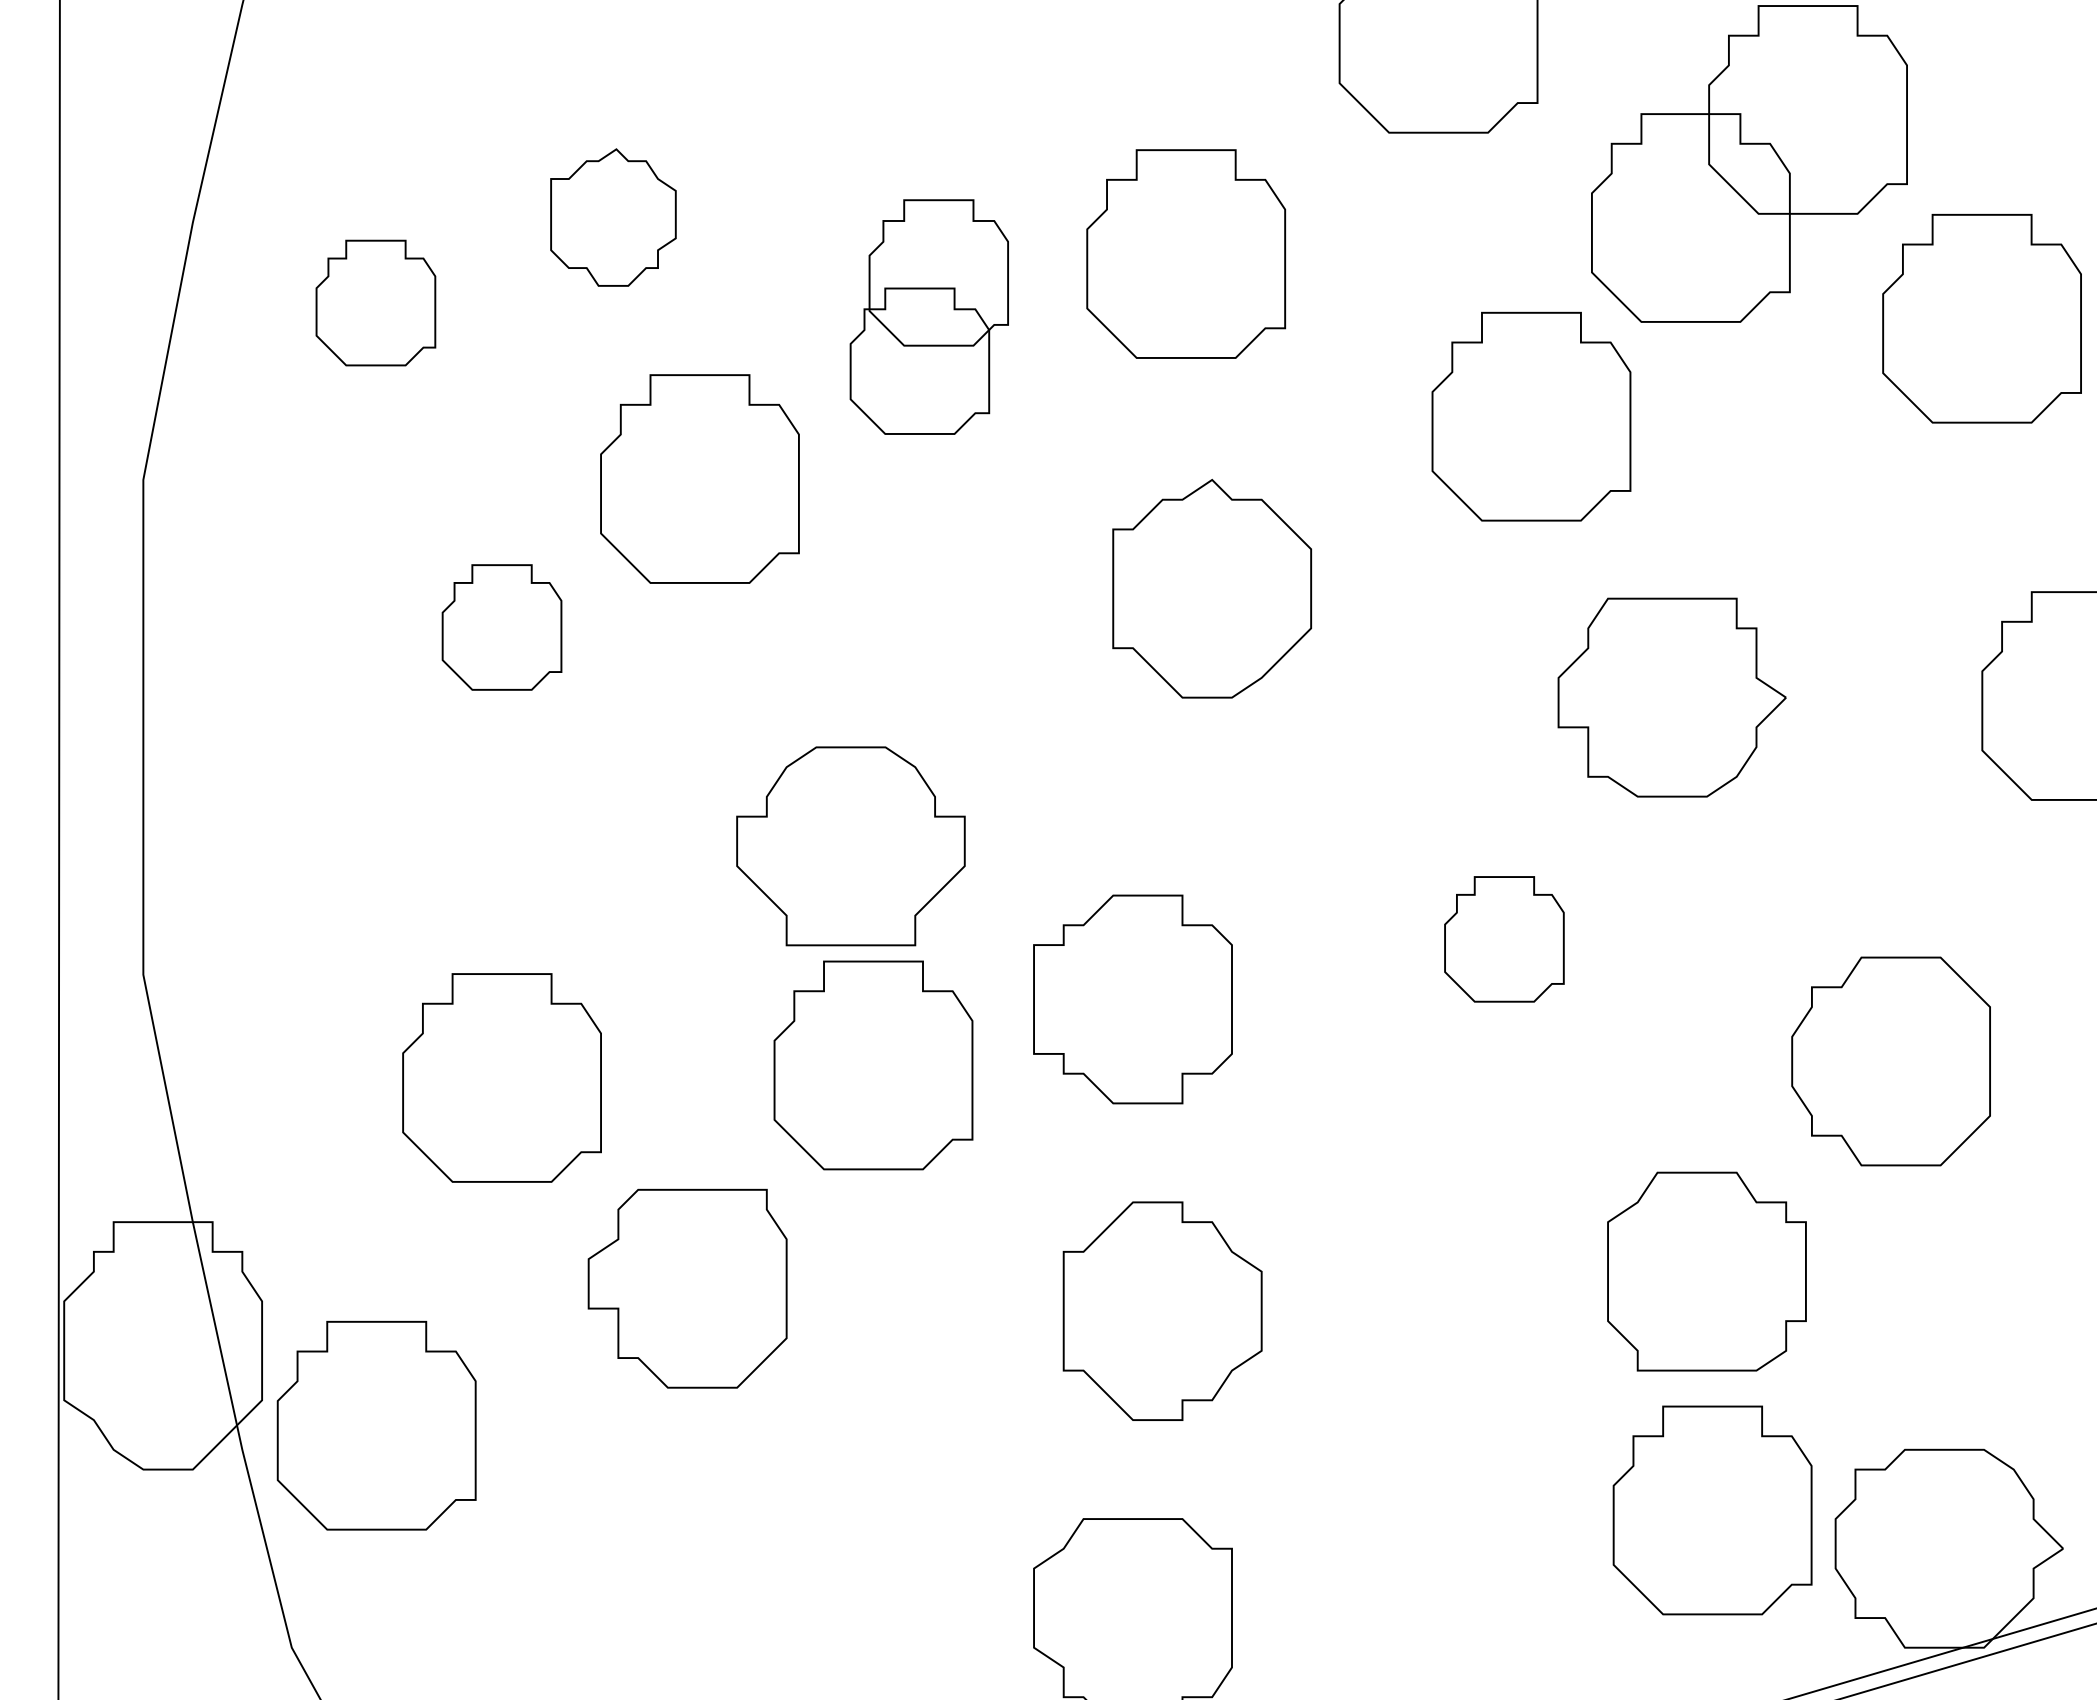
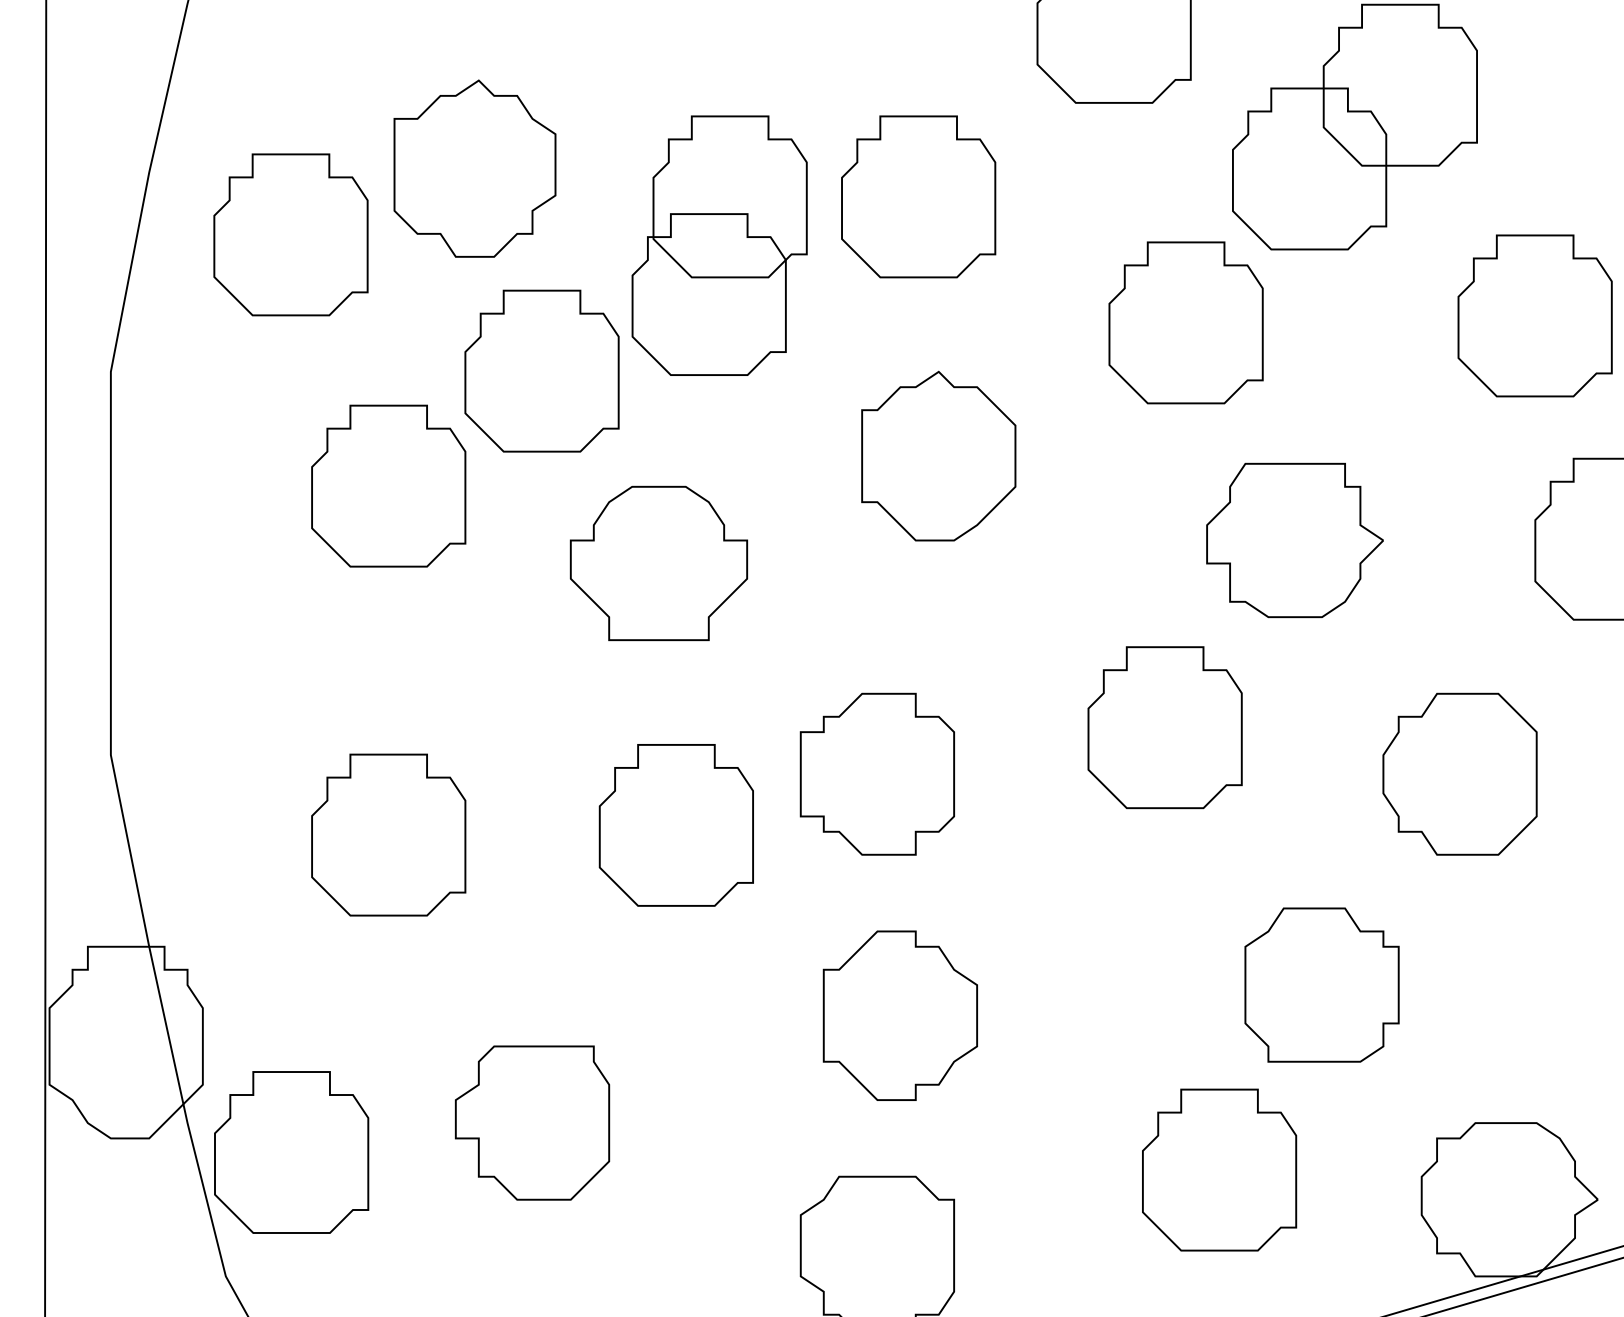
part: (613, 217) -> (475, 168), size x1.67
part: (375, 302) -> (290, 234), size x1.67
part: (929, 316) -> (719, 245), size x1.43
part: (1981, 318) -> (1534, 315), moved
part: (501, 627) -> (388, 486), size x1.67
part: (850, 846) -> (658, 563), moved
part: (1504, 939) -> (1165, 727), size x1.67
part: (1890, 1061) -> (1459, 774), moved
part: (687, 1288) -> (532, 1122), moved
part: (376, 1425) -> (291, 1152), moved
part: (1712, 1510) -> (1219, 1170), moved

